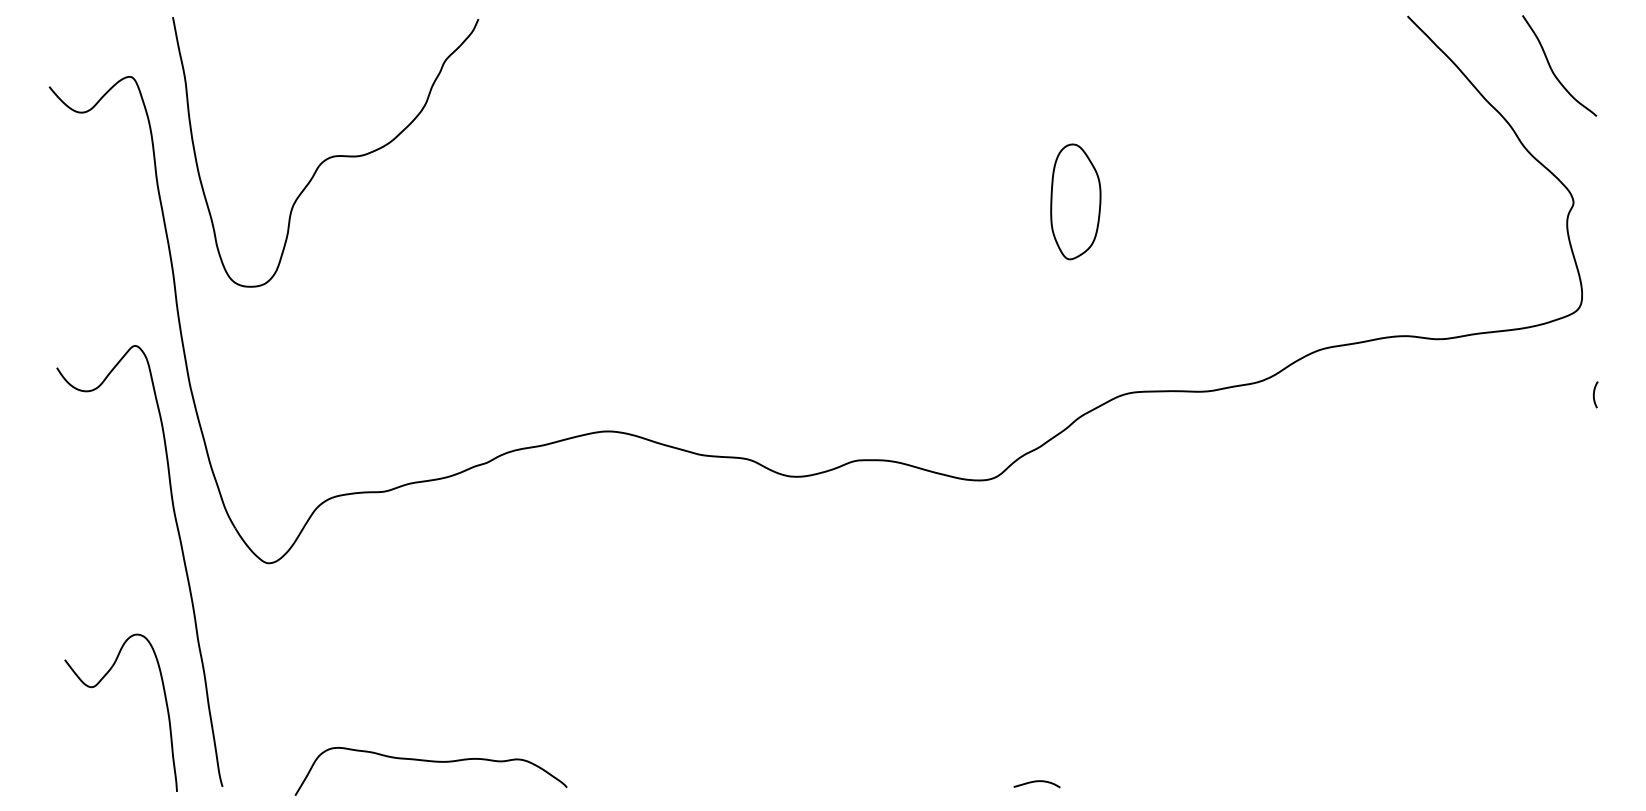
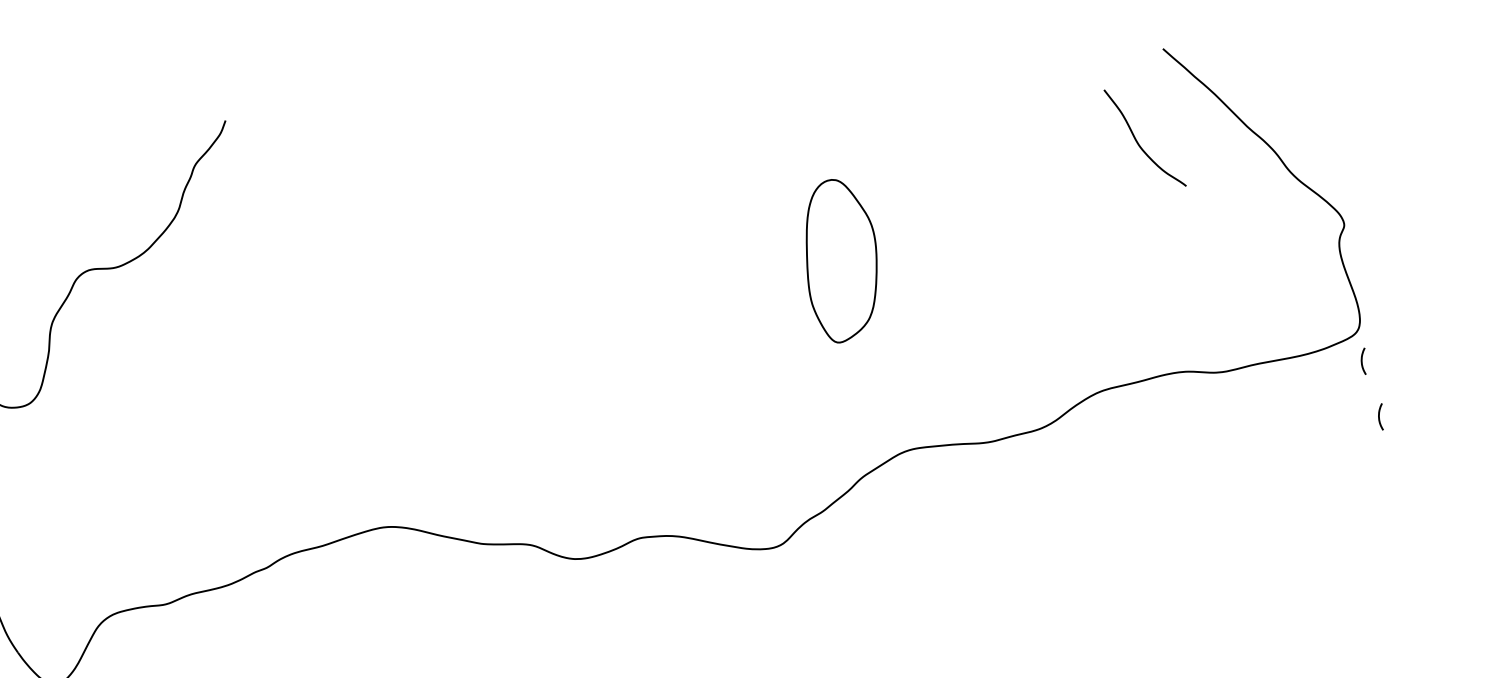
curve: (1552, 69) -> (1138, 142), moved
part: (1075, 201) -> (841, 260), size x1.4
curve: (1581, 338) -> (1362, 361), added

